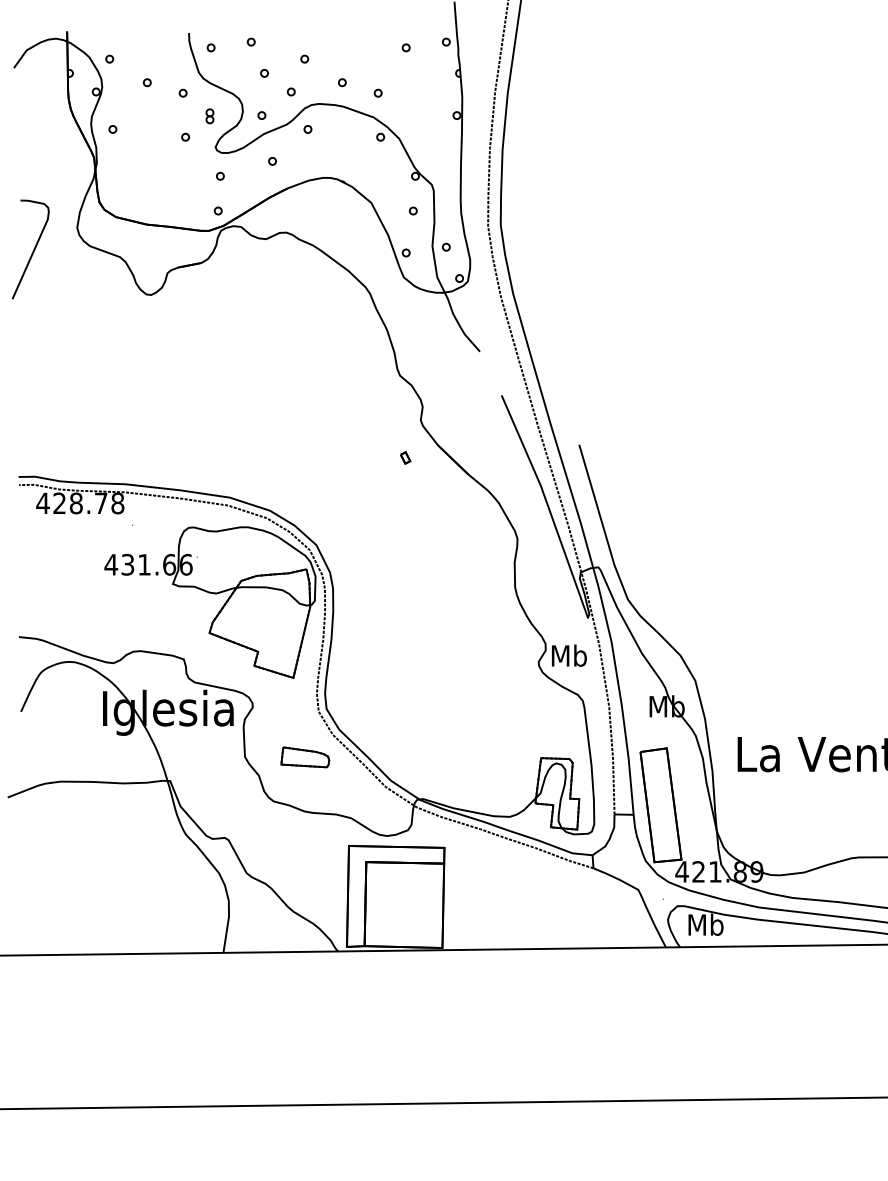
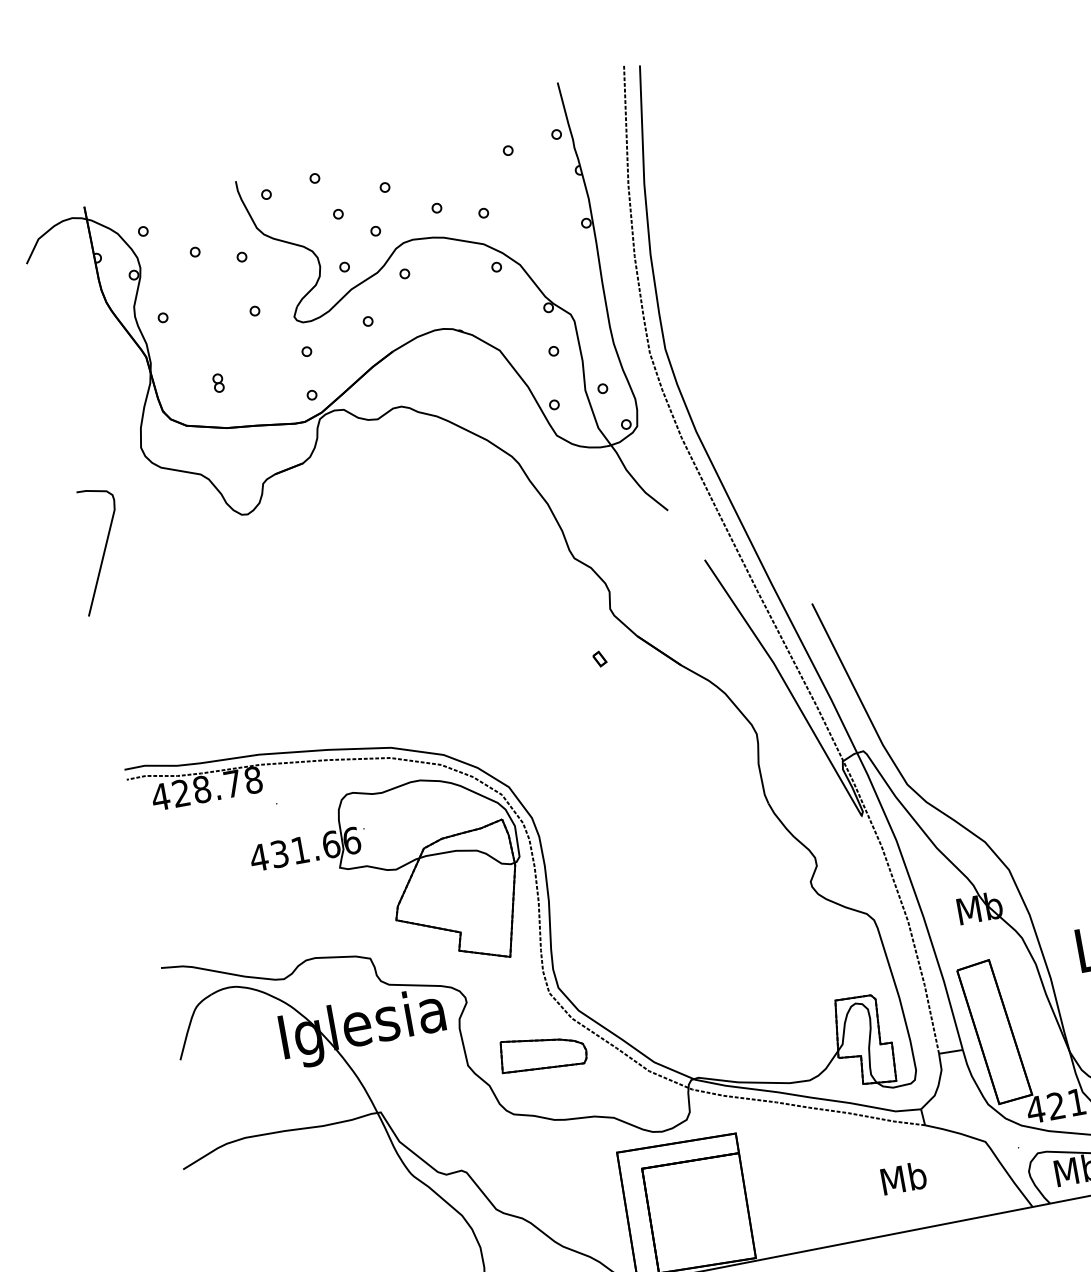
part: (209, 116) -> (218, 383), moved
curve: (32, 251) -> (102, 552), moved
text: (569, 655) -> (903, 1178), moved
part: (305, 757) -> (543, 1052), size x1.43

